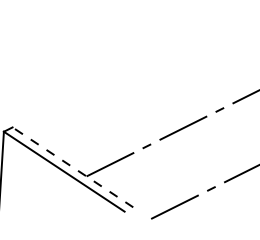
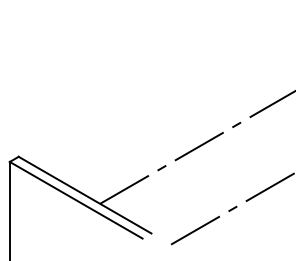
line: (73, 167) -> (85, 195), dashed -> solid

